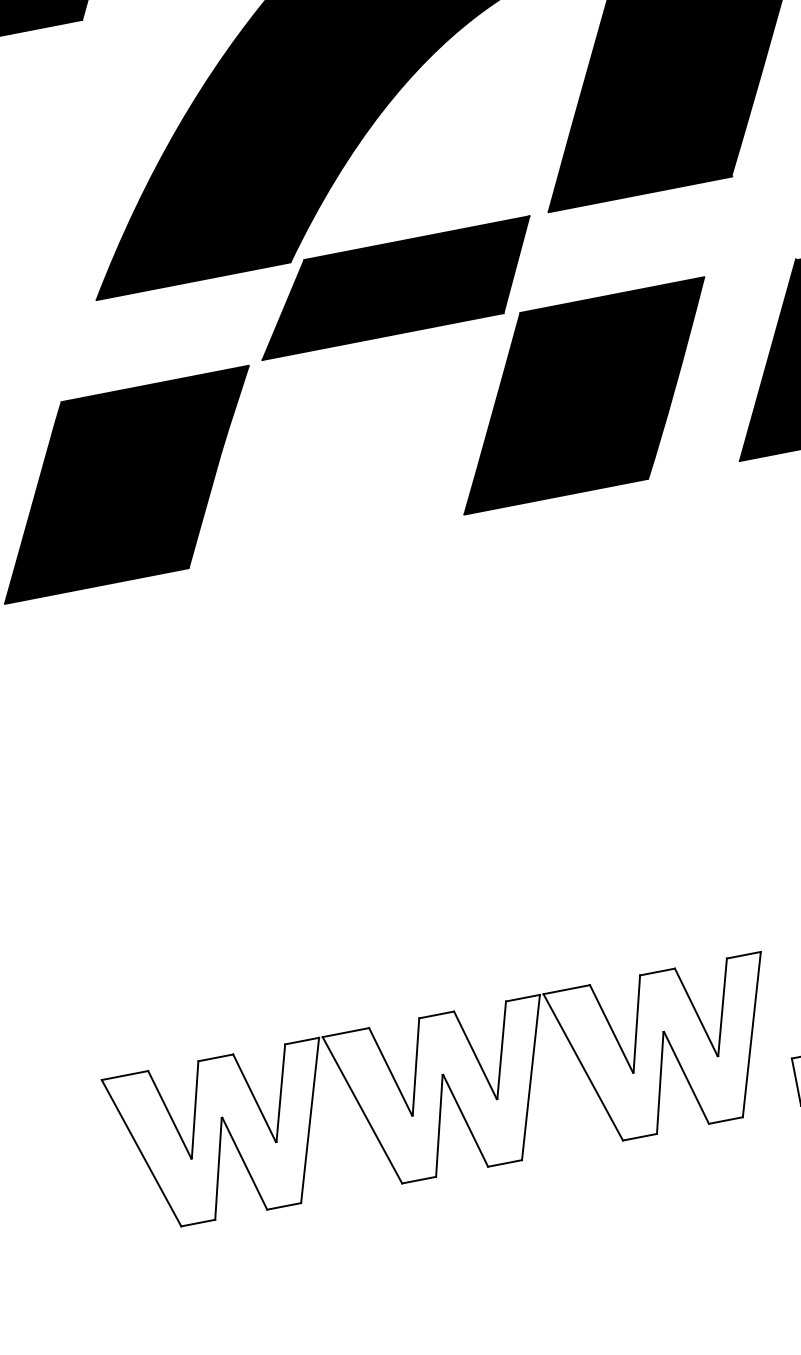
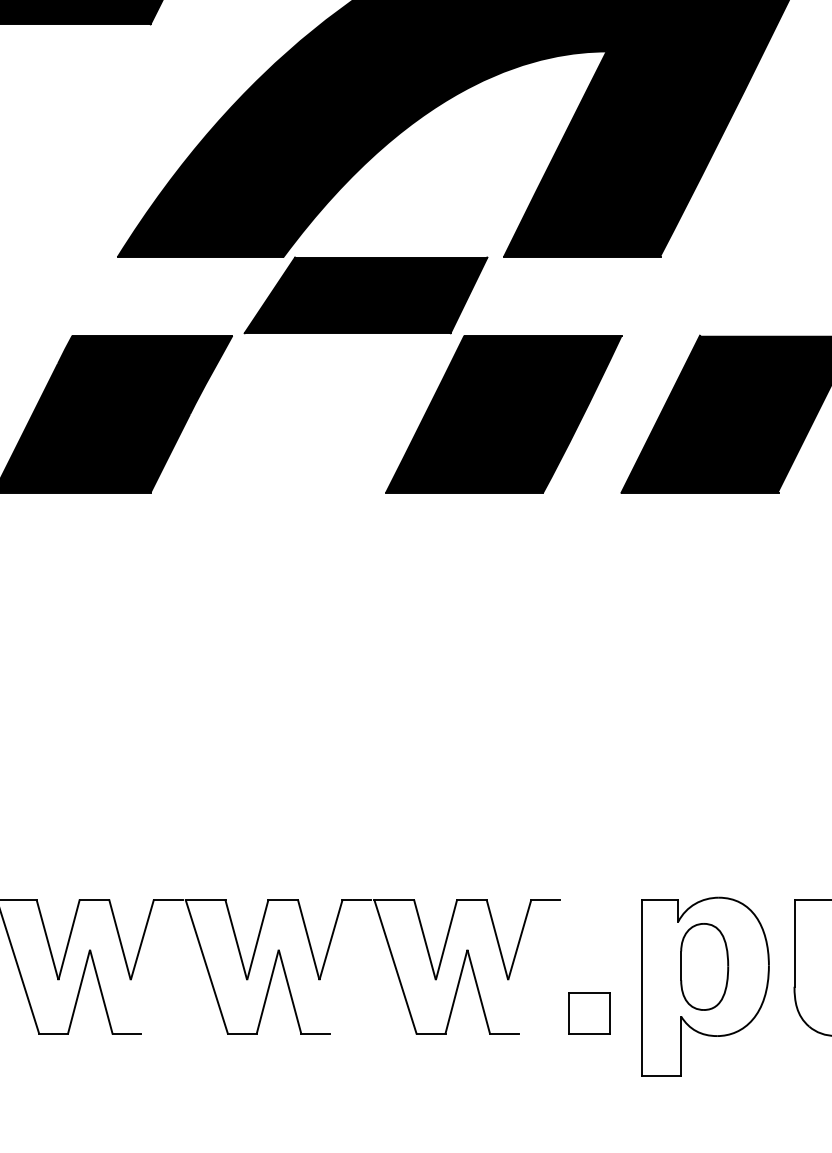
line: (751, 1034) -> (539, 966), removed
line: (530, 1077) -> (350, 966), removed
line: (309, 1120) -> (161, 966), removed

